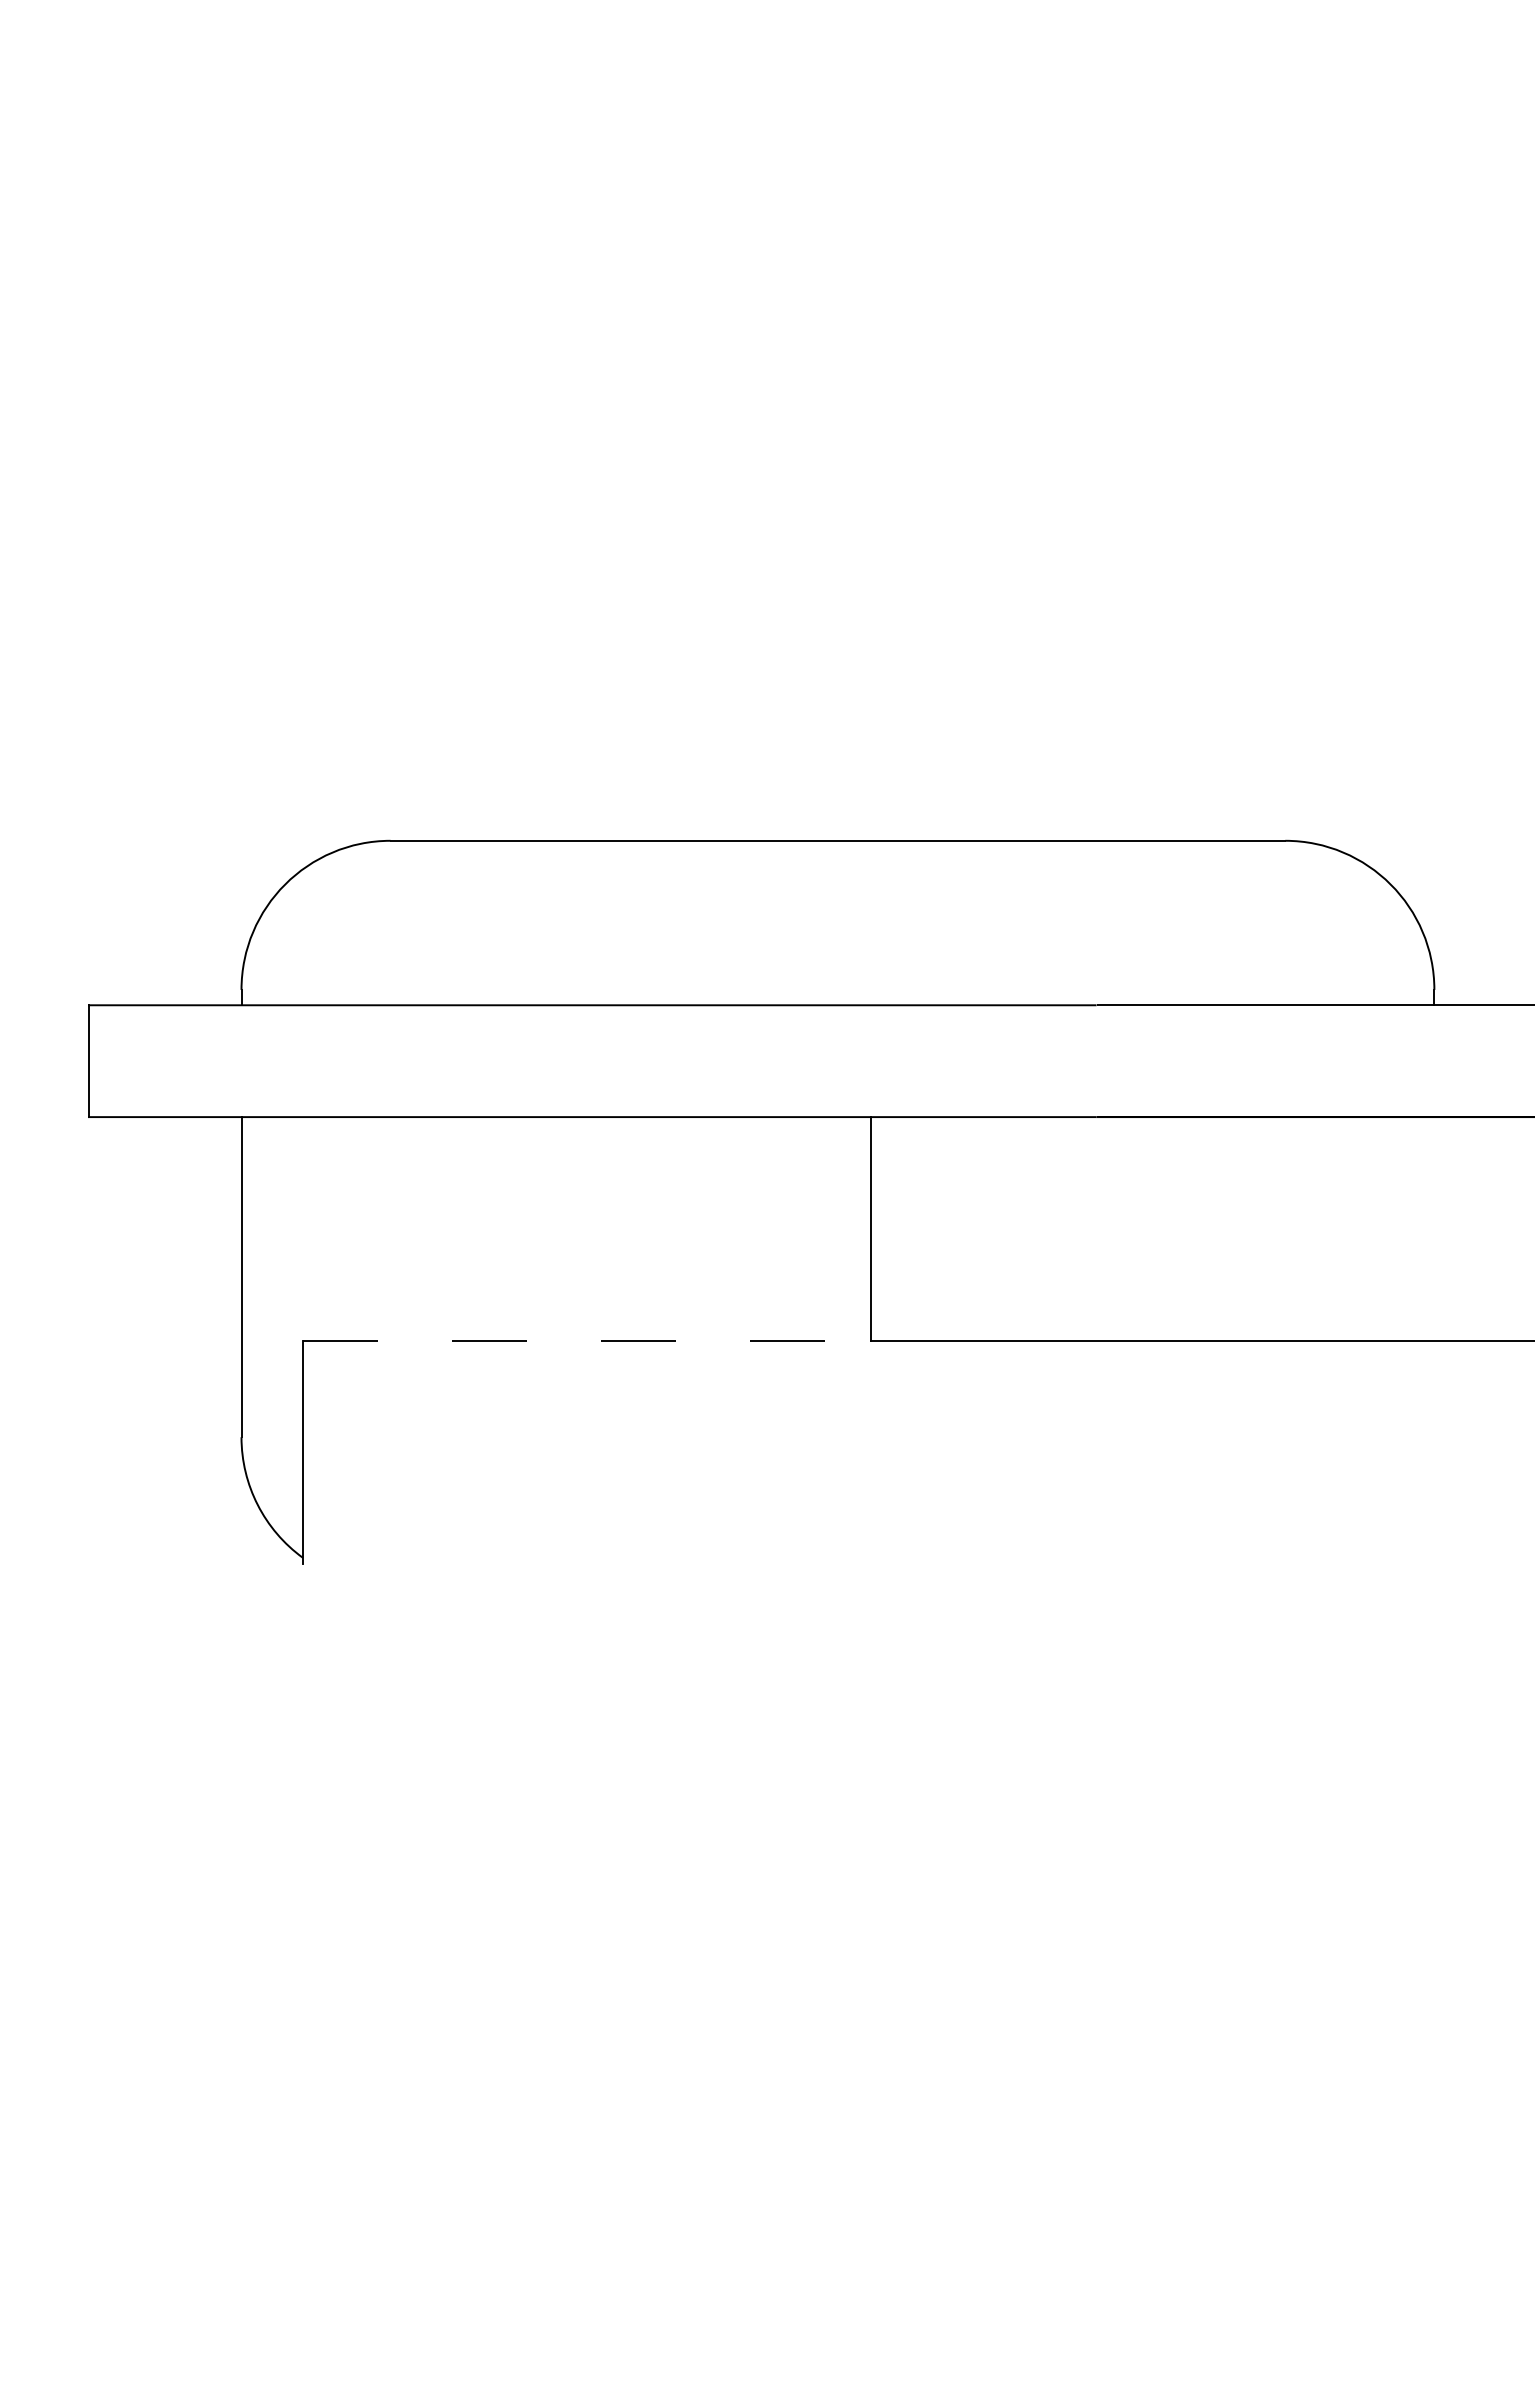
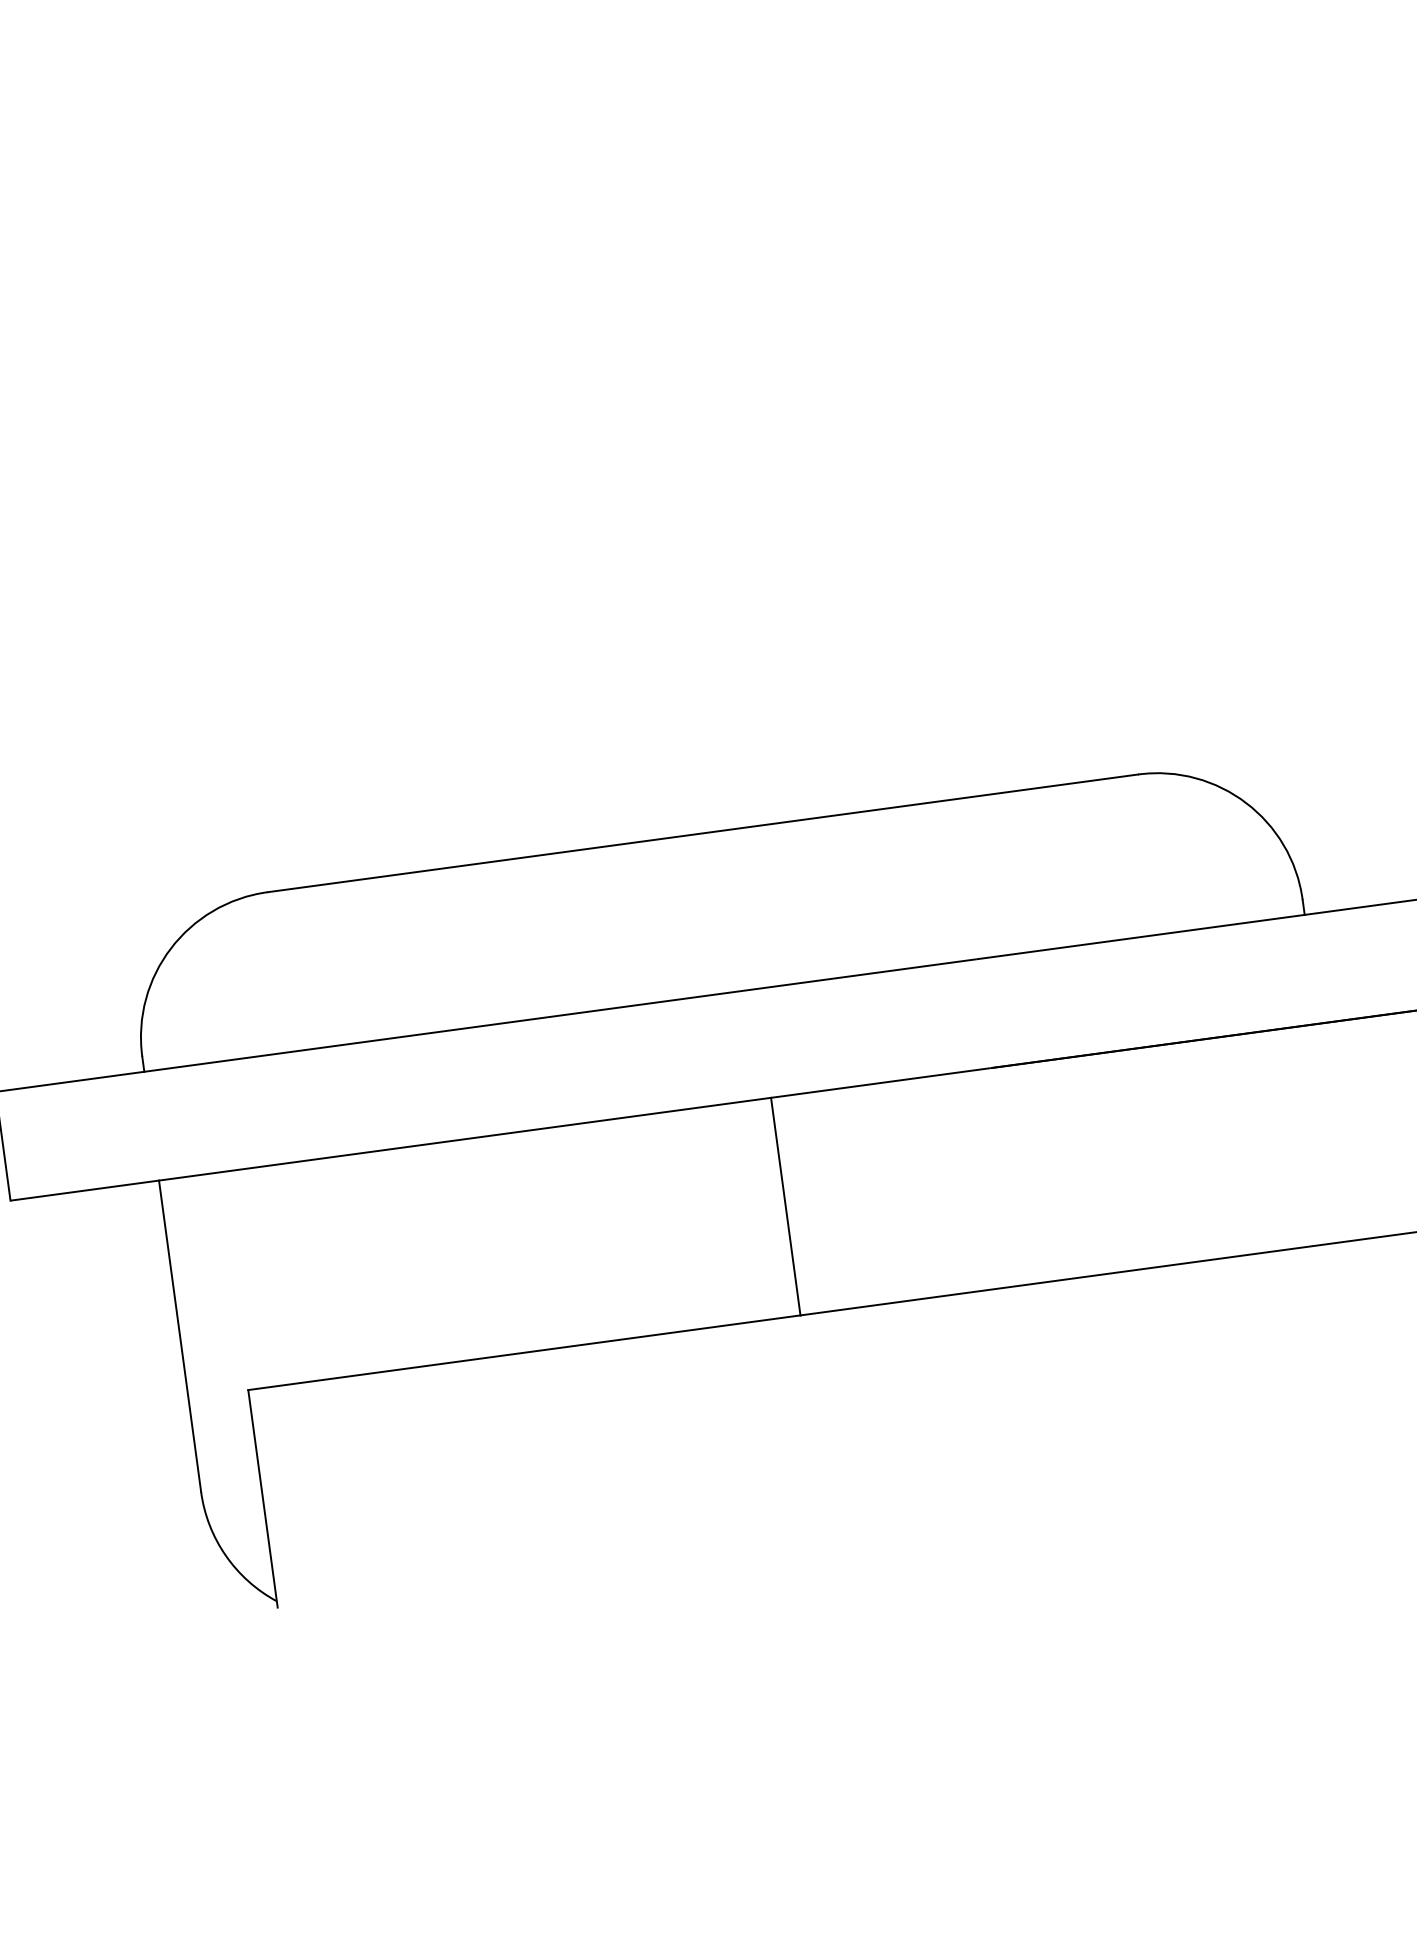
line: (586, 1340) -> (524, 1352), dashed -> solid

